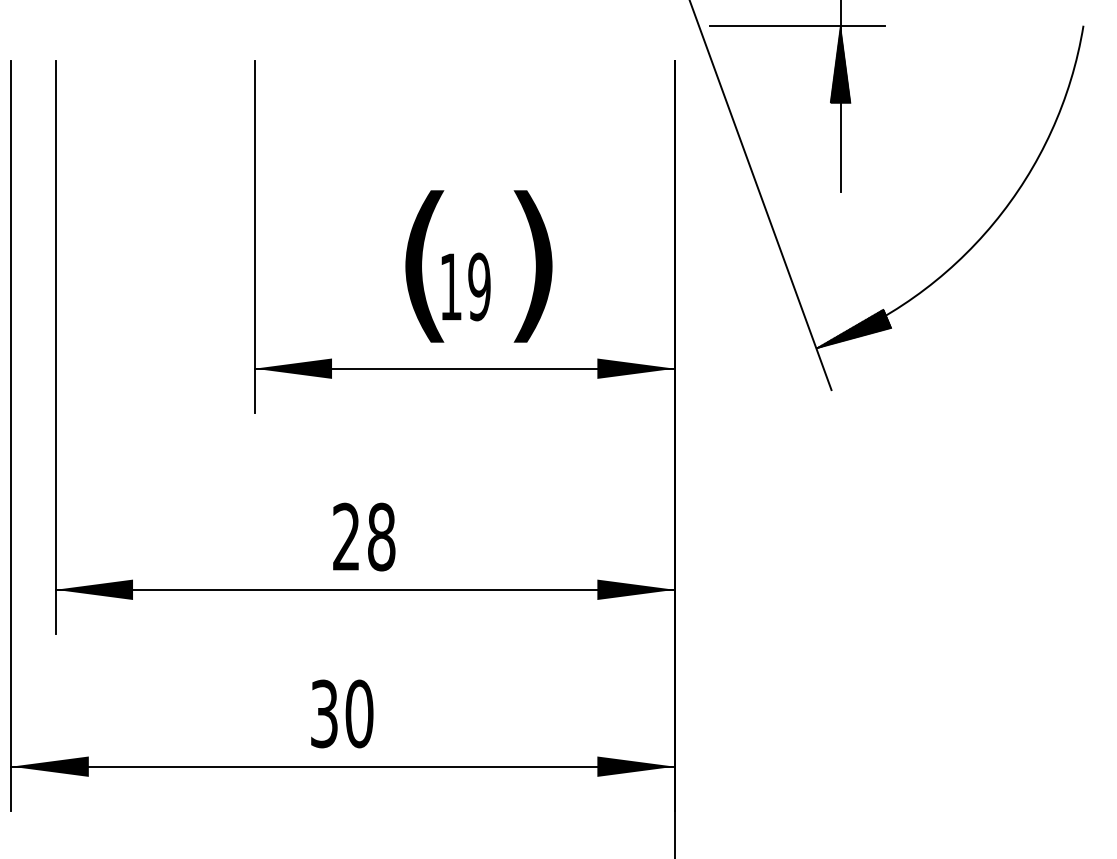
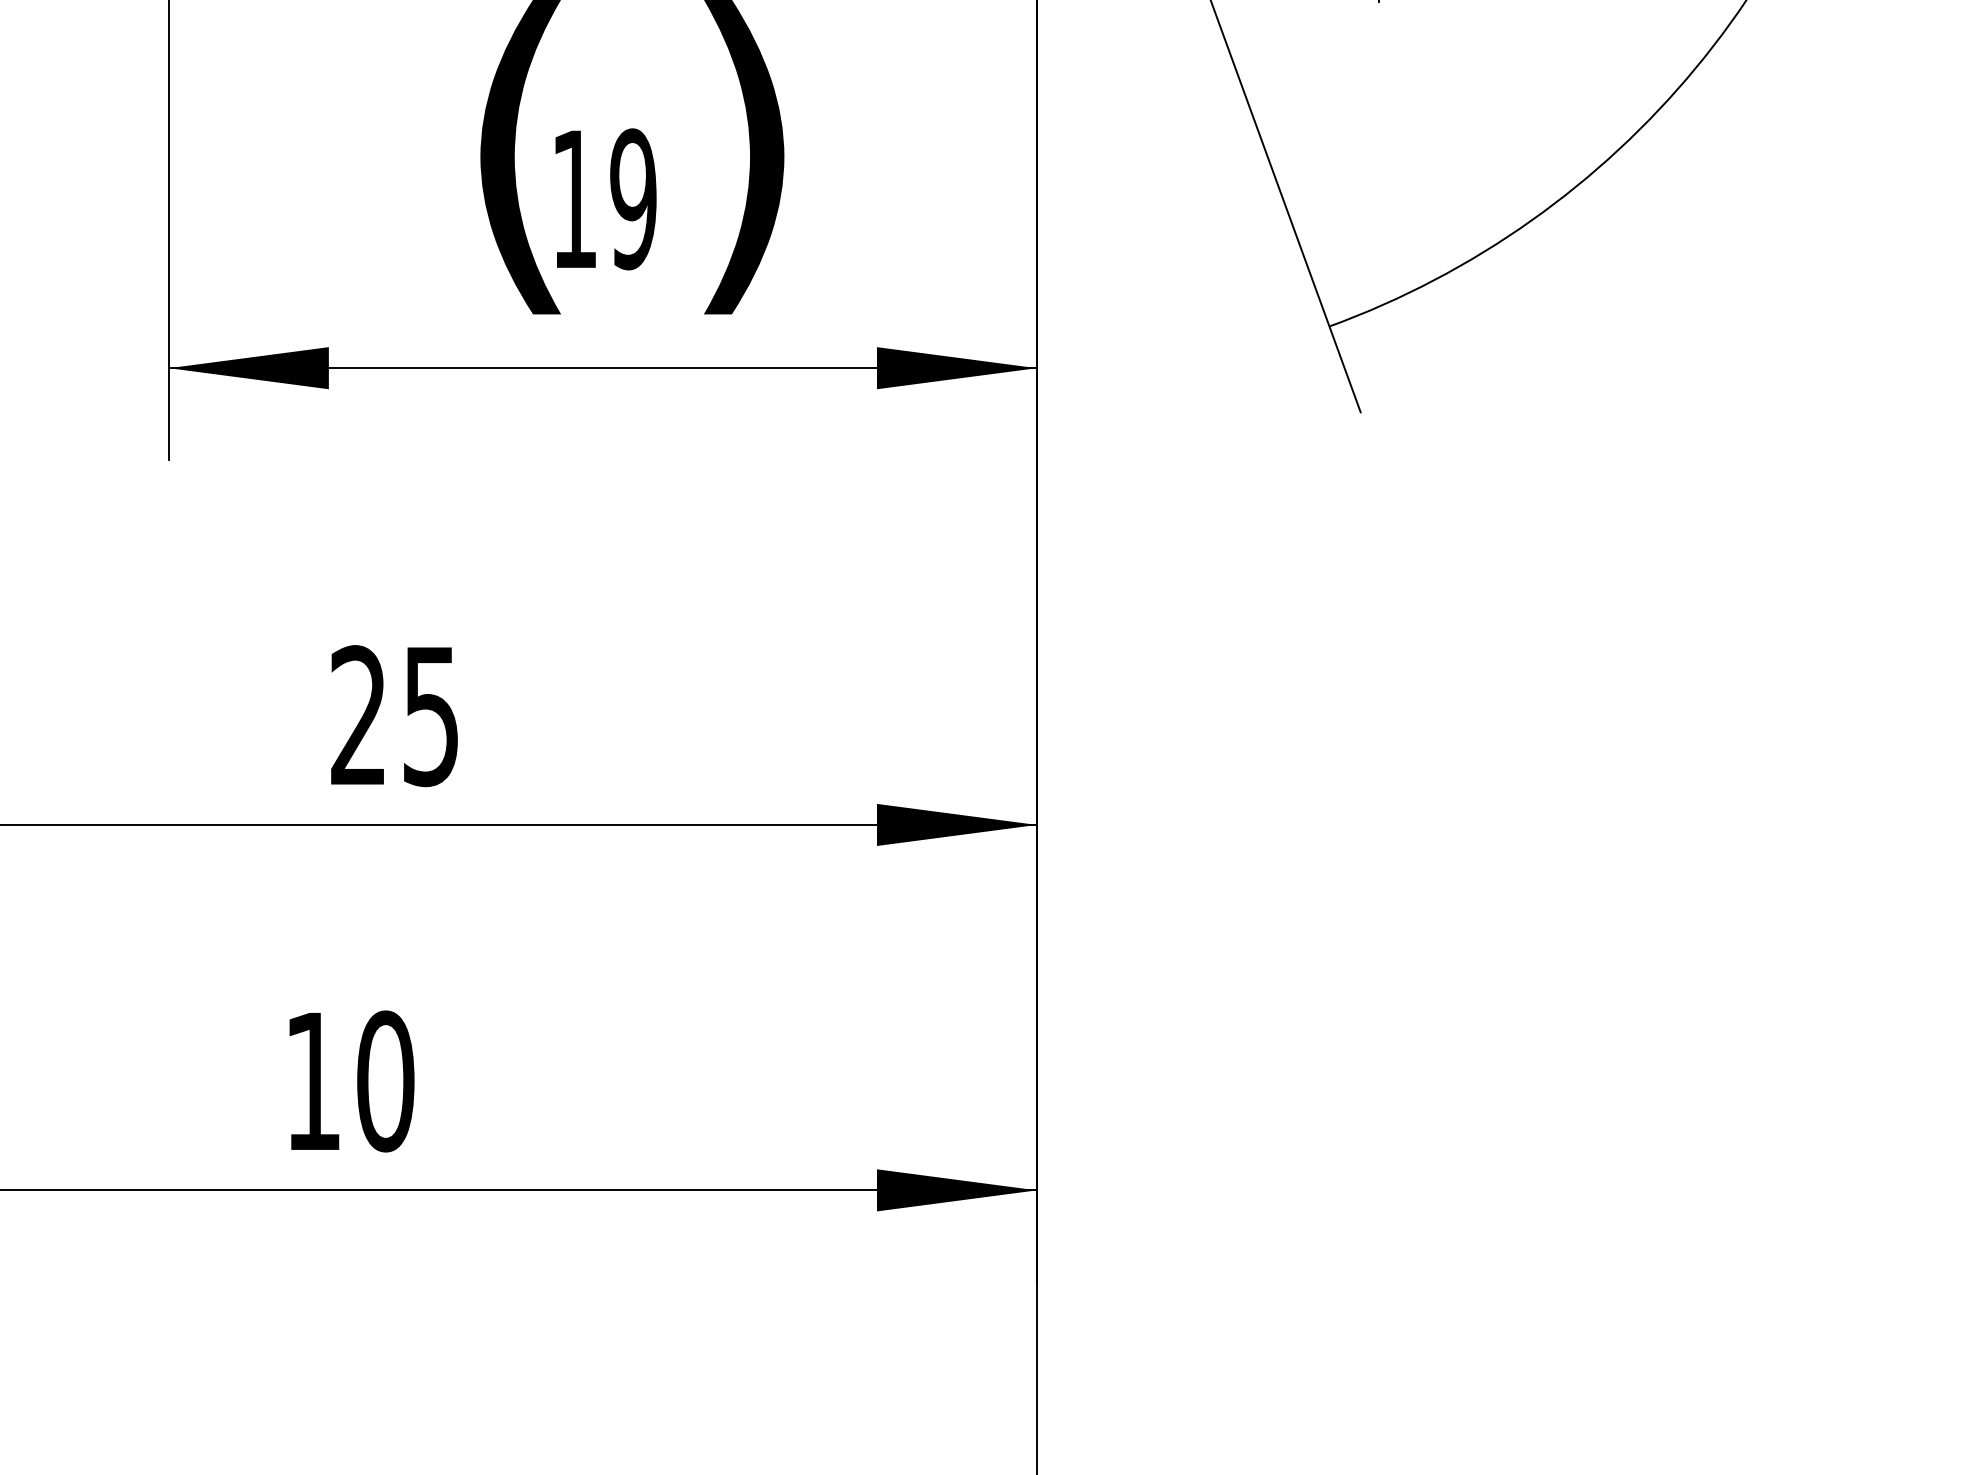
hatch: (853, 328) -> (1406, 285), removed
text: (381, 536) -> (431, 714), 28 -> 25
text: (324, 713) -> (313, 1080), 30 -> 10

